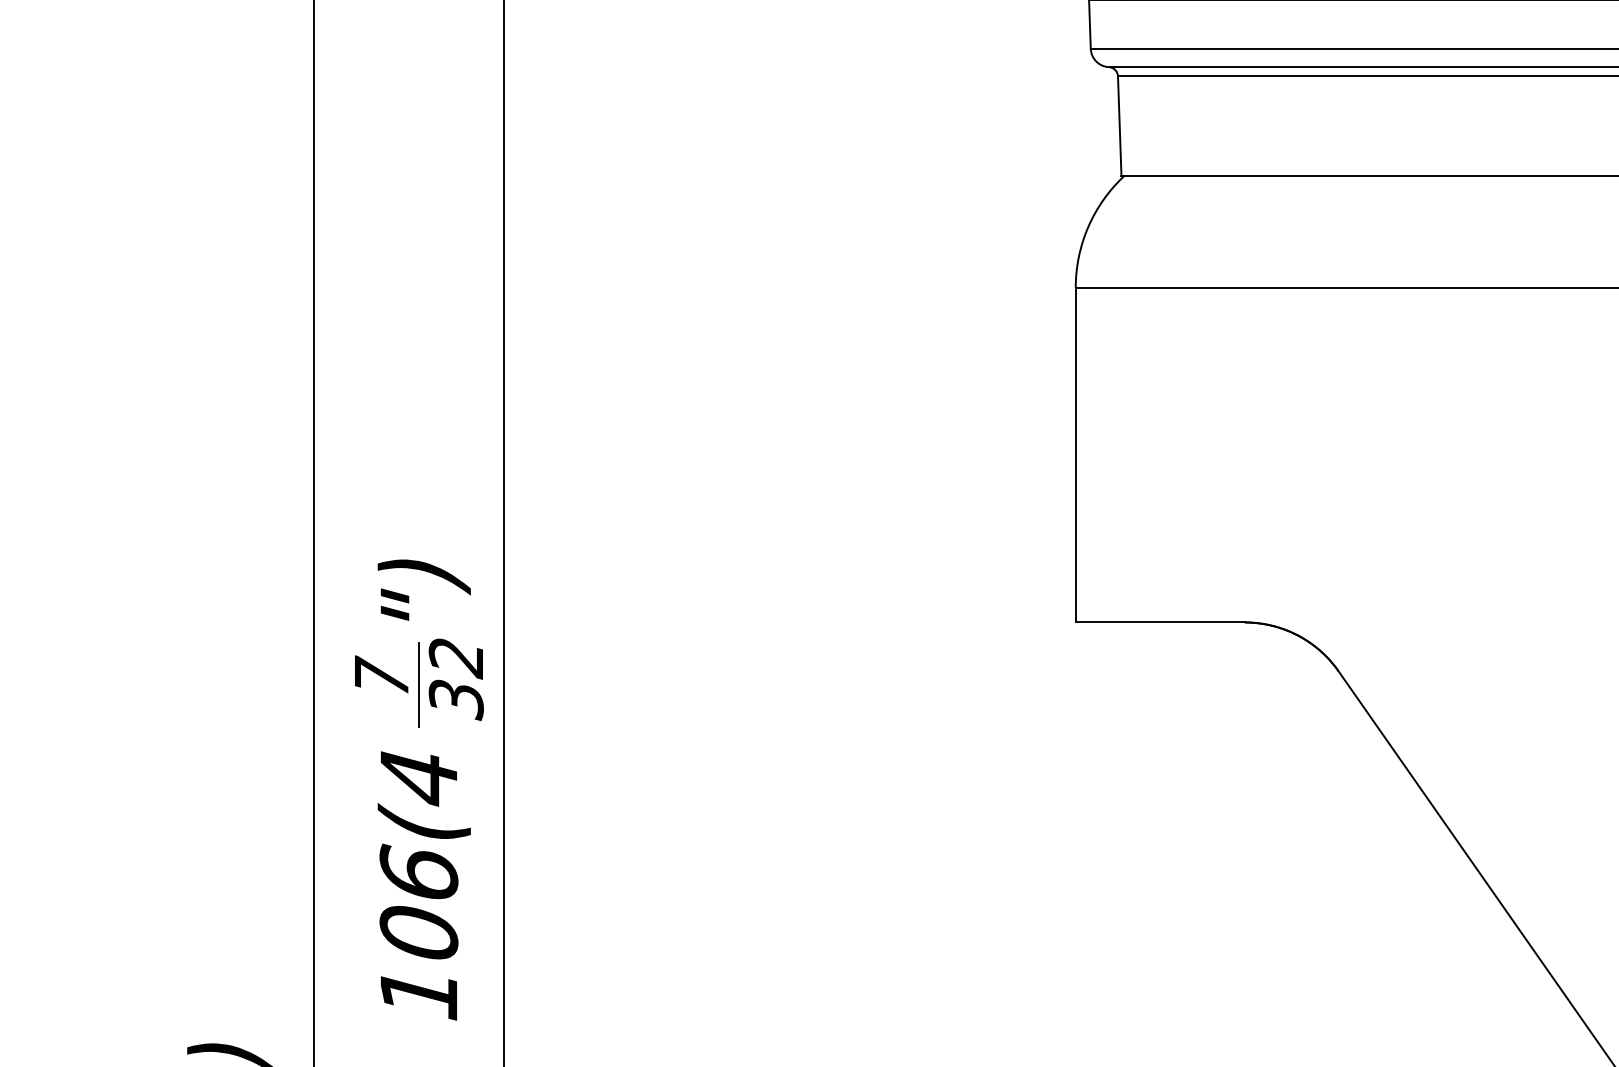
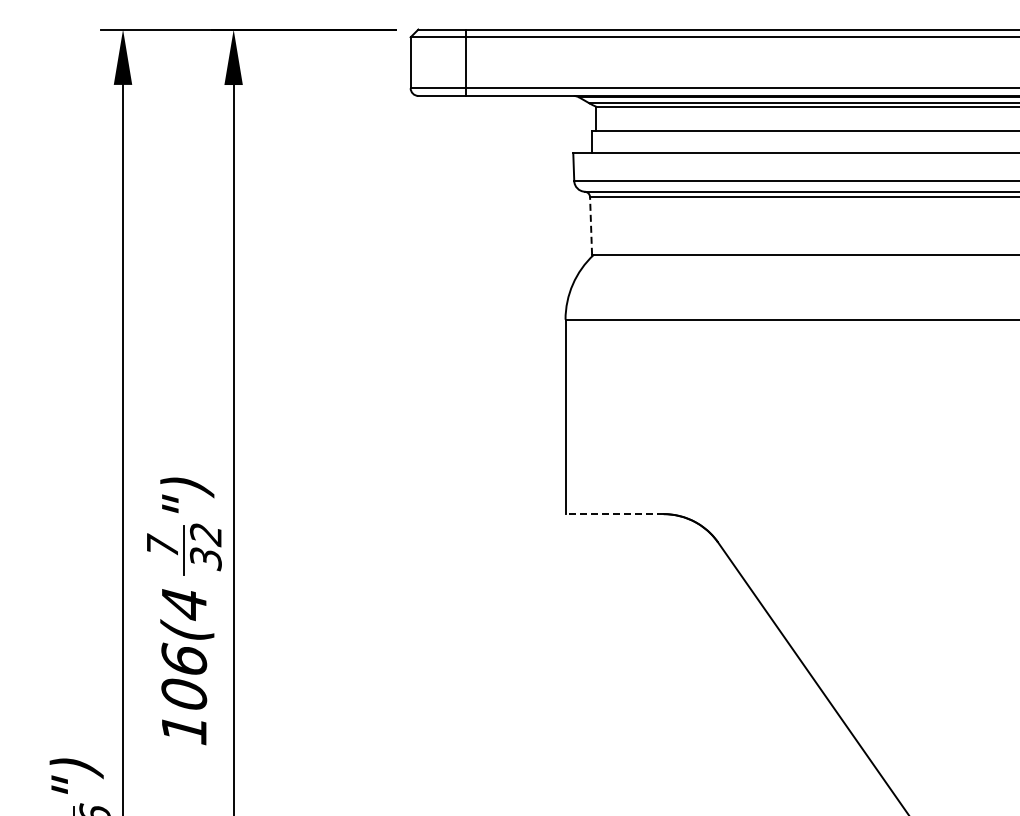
line: (1120, 125) -> (591, 225), solid -> dashed
line: (1160, 623) -> (614, 514), solid -> dashed

